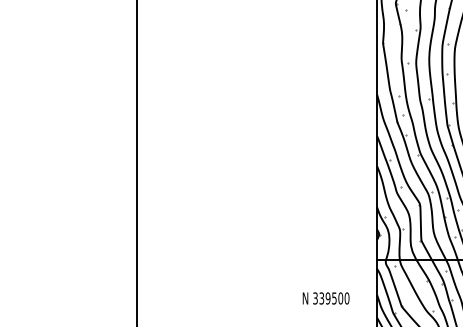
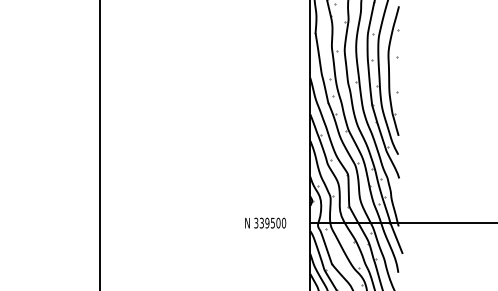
text: (325, 297) -> (265, 222), moved

